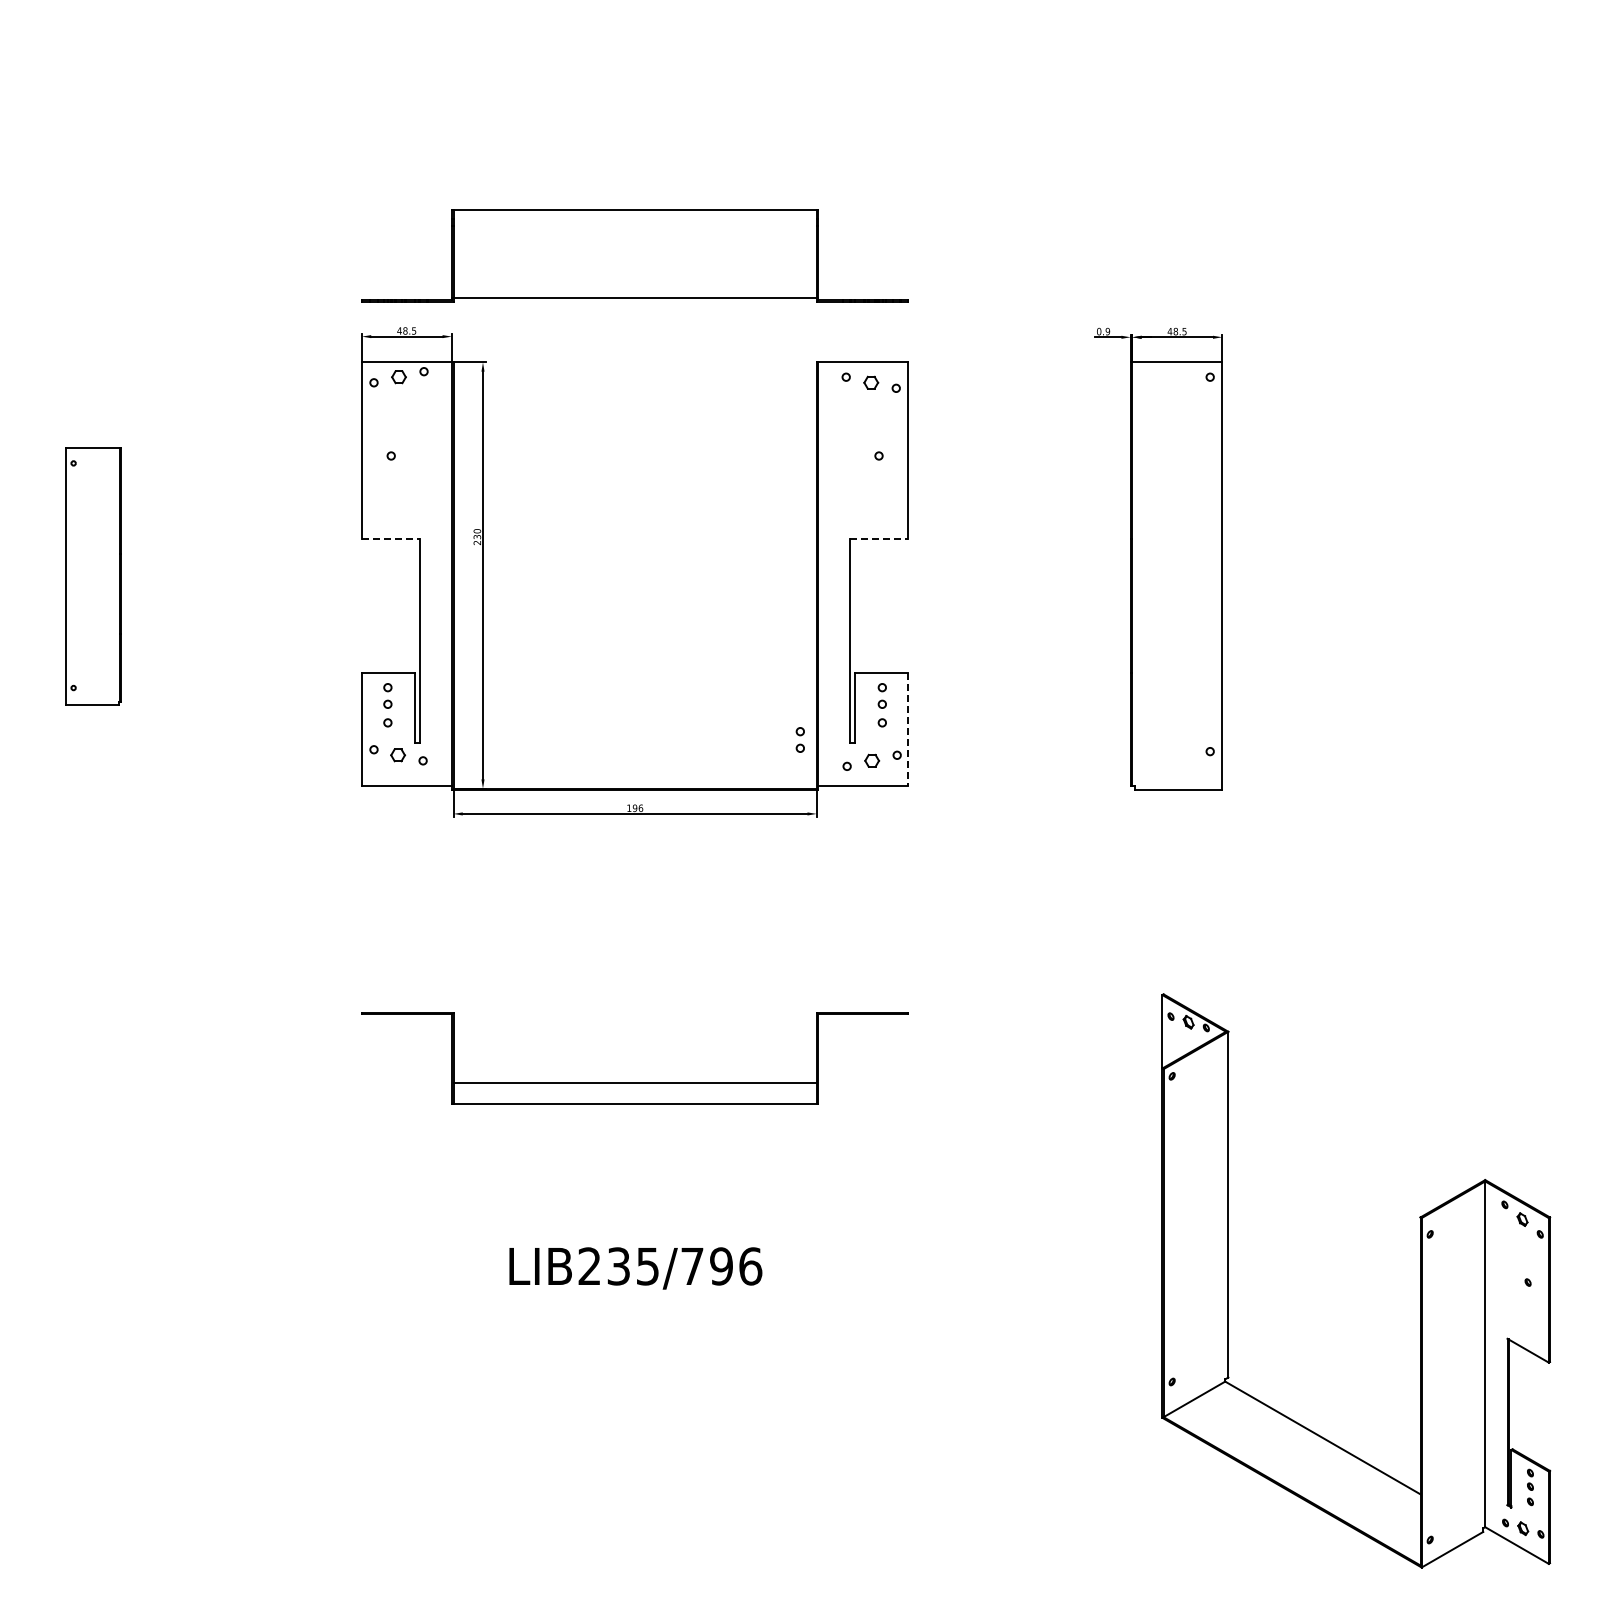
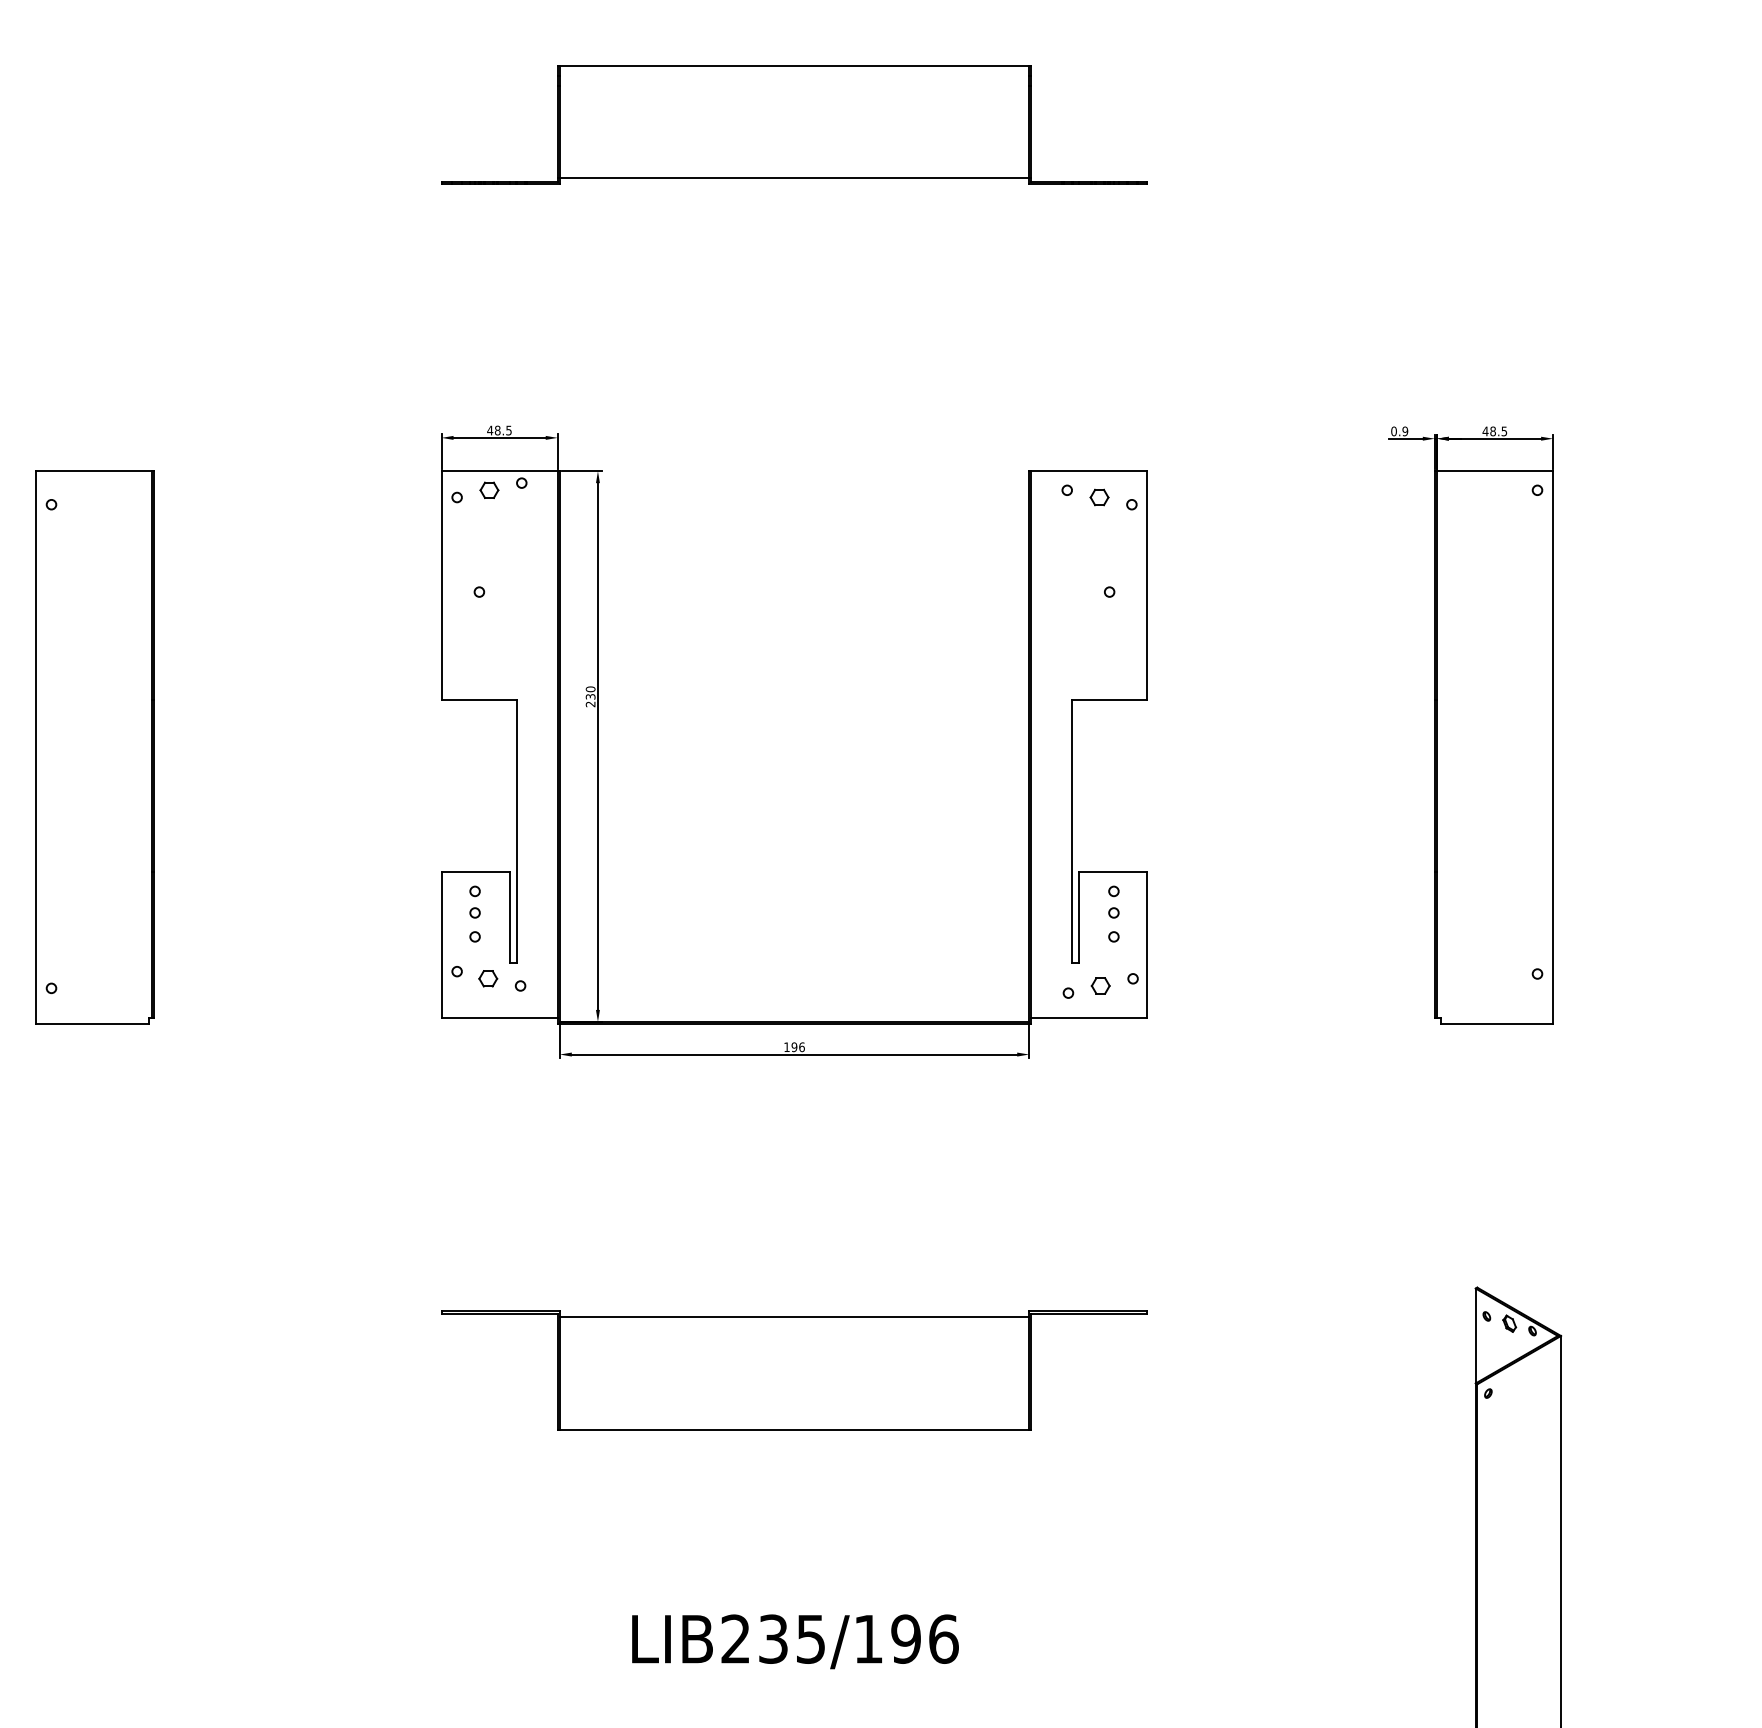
part: (634, 255) -> (793, 123), moved
line: (391, 539) -> (479, 699), dashed -> solid
line: (879, 539) -> (1110, 699), dashed -> solid
part: (93, 575) -> (94, 746), size x1.67
line: (908, 729) -> (1147, 945), dashed -> solid
part: (799, 739) -> (1006, 958), removed
line: (634, 1083) -> (793, 1317), moved
text: (692, 1266) -> (868, 1639), LIB235/796 -> LIB235/196

